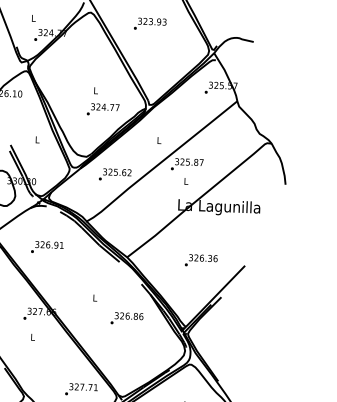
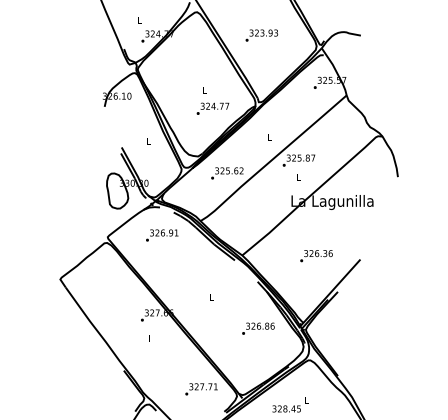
text: (149, 24) -> (261, 35), moved
text: (47, 247) -> (162, 235), moved
text: (127, 318) -> (258, 328), moved

